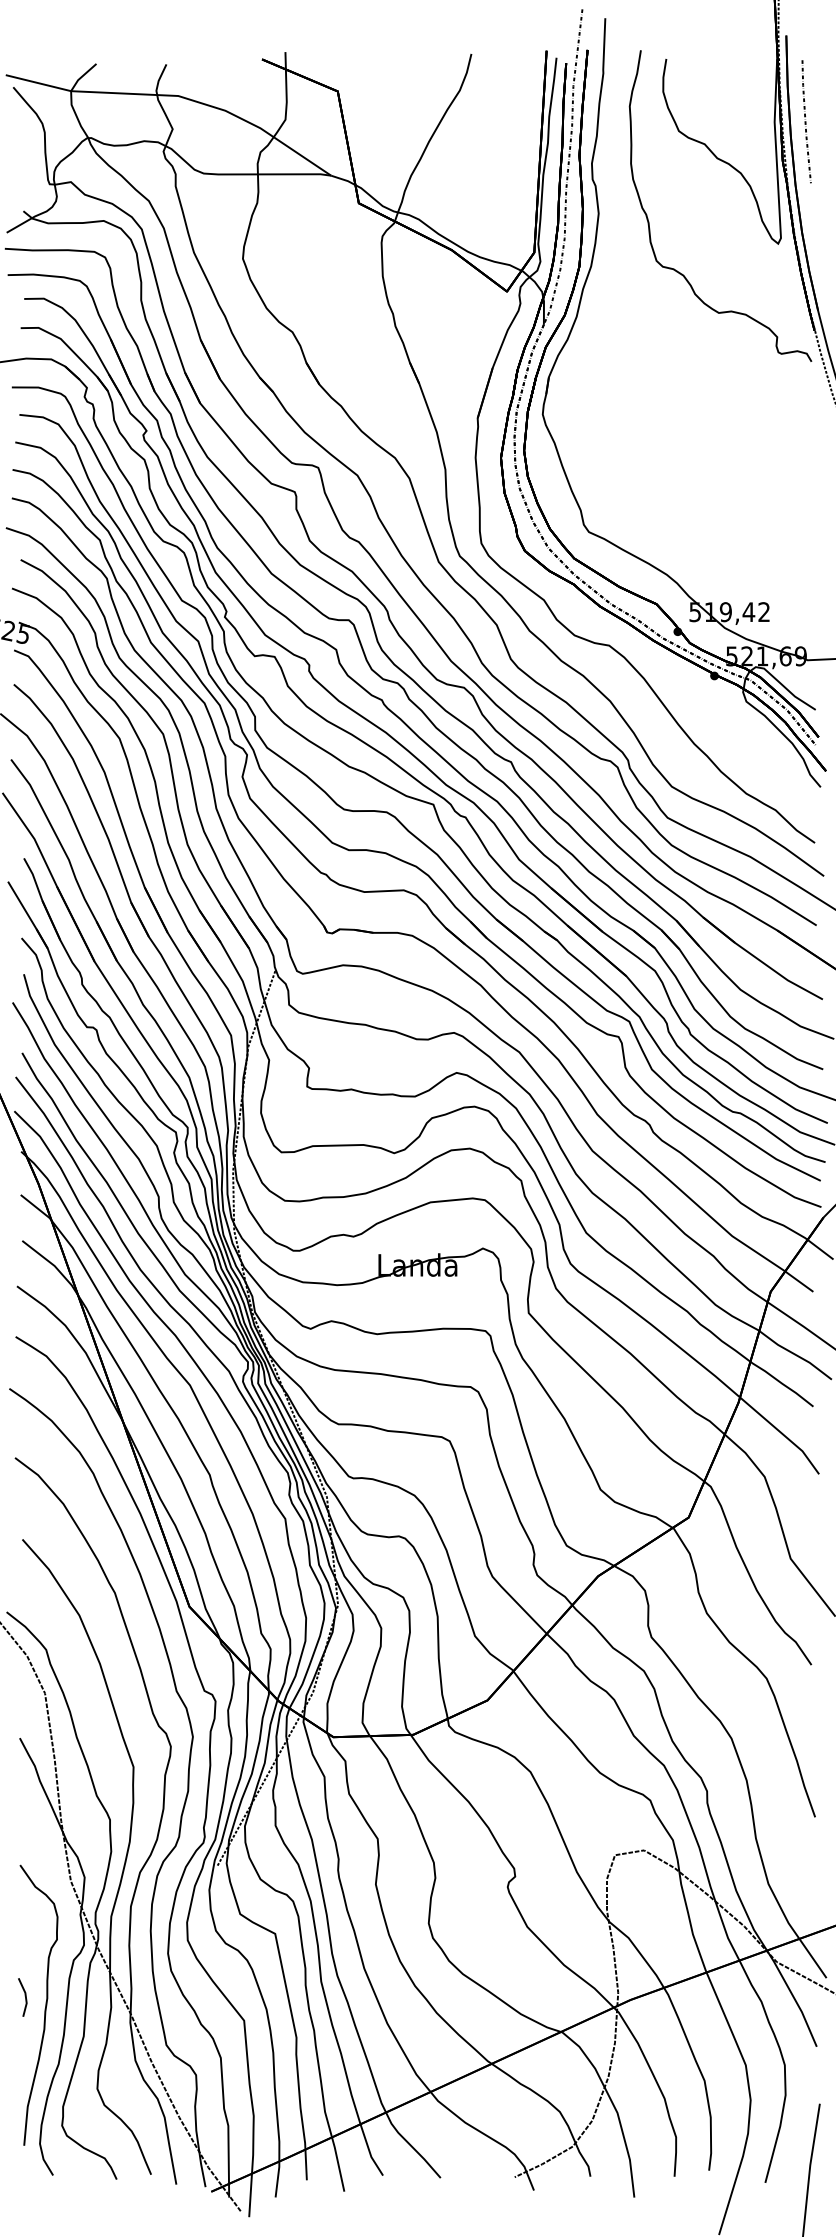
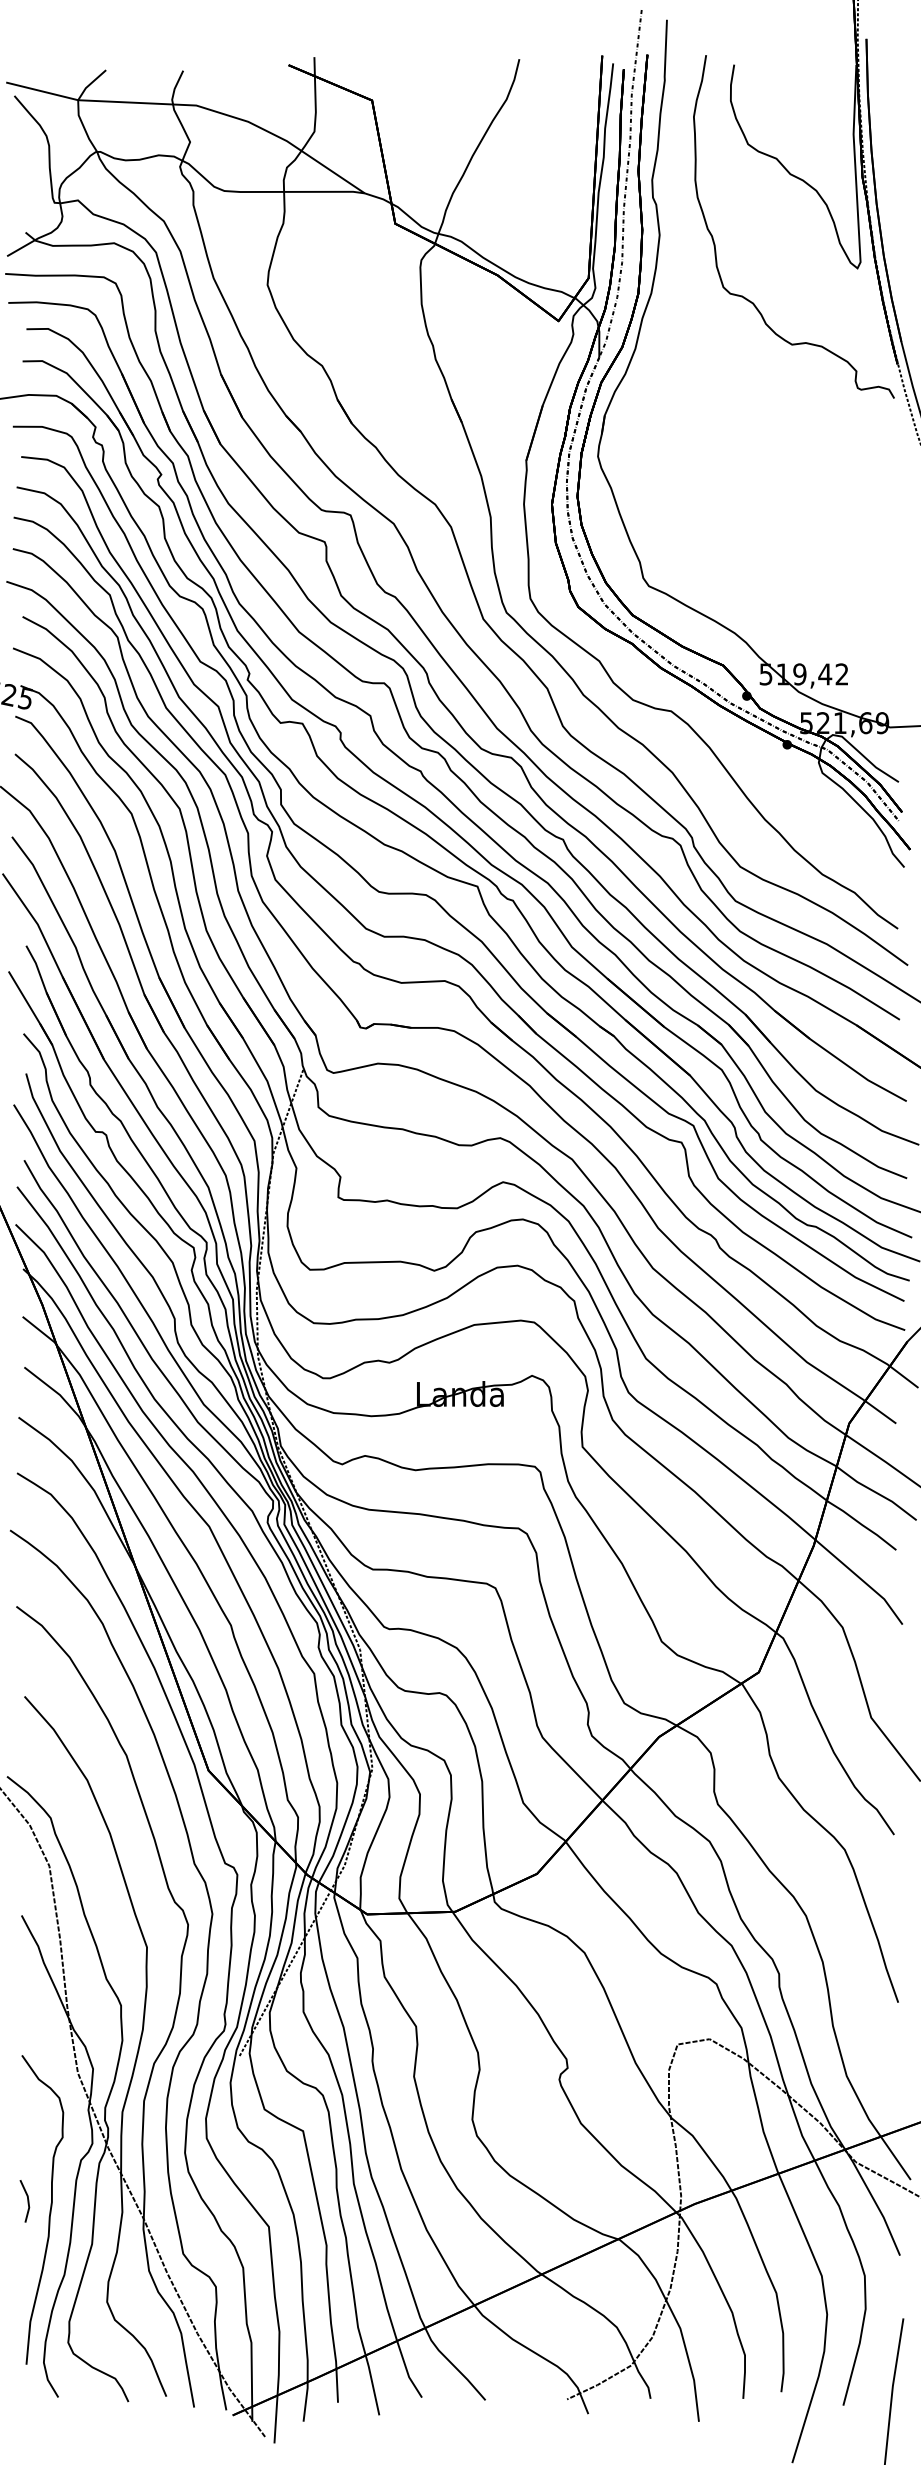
curve: (806, 121) -> (888, 133), removed

